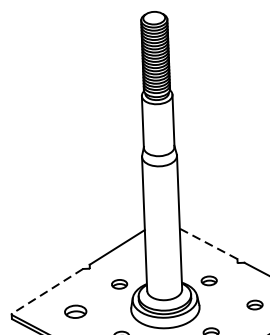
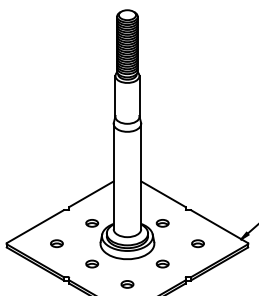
line: (208, 244) -> (163, 194), dashed -> solid
line: (47, 291) -> (35, 226), dashed -> solid
part: (75, 311) -> (56, 243), size x0.71

